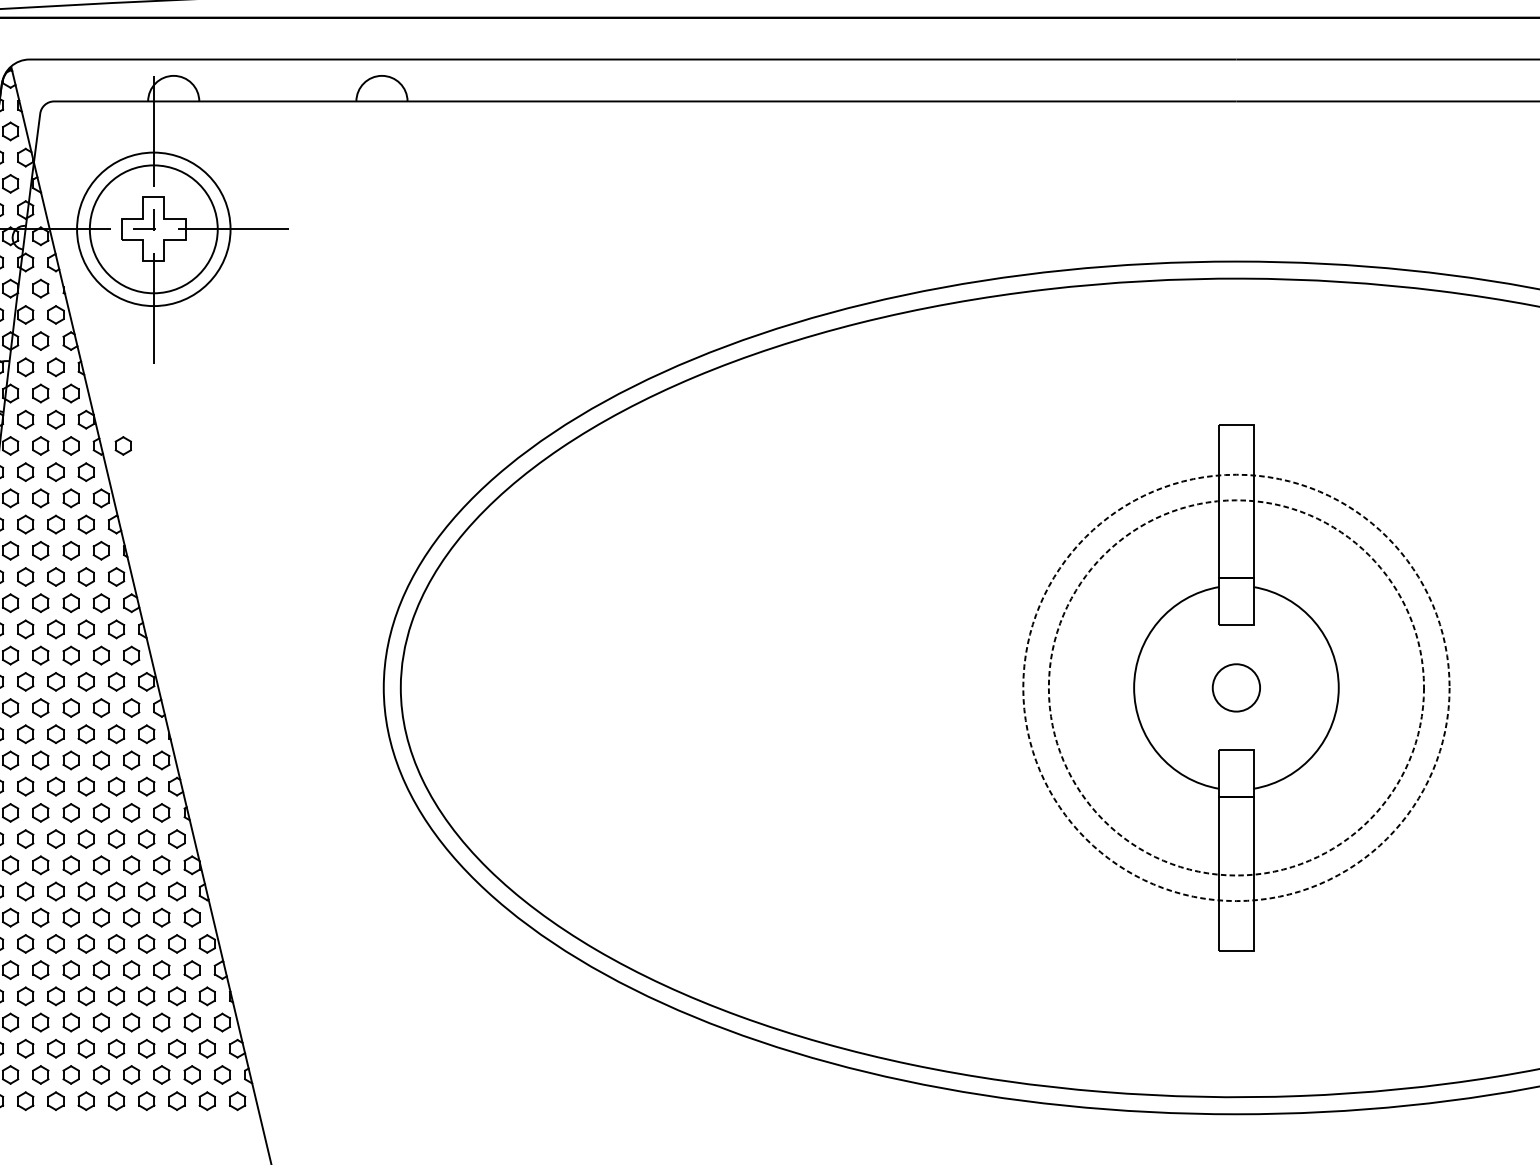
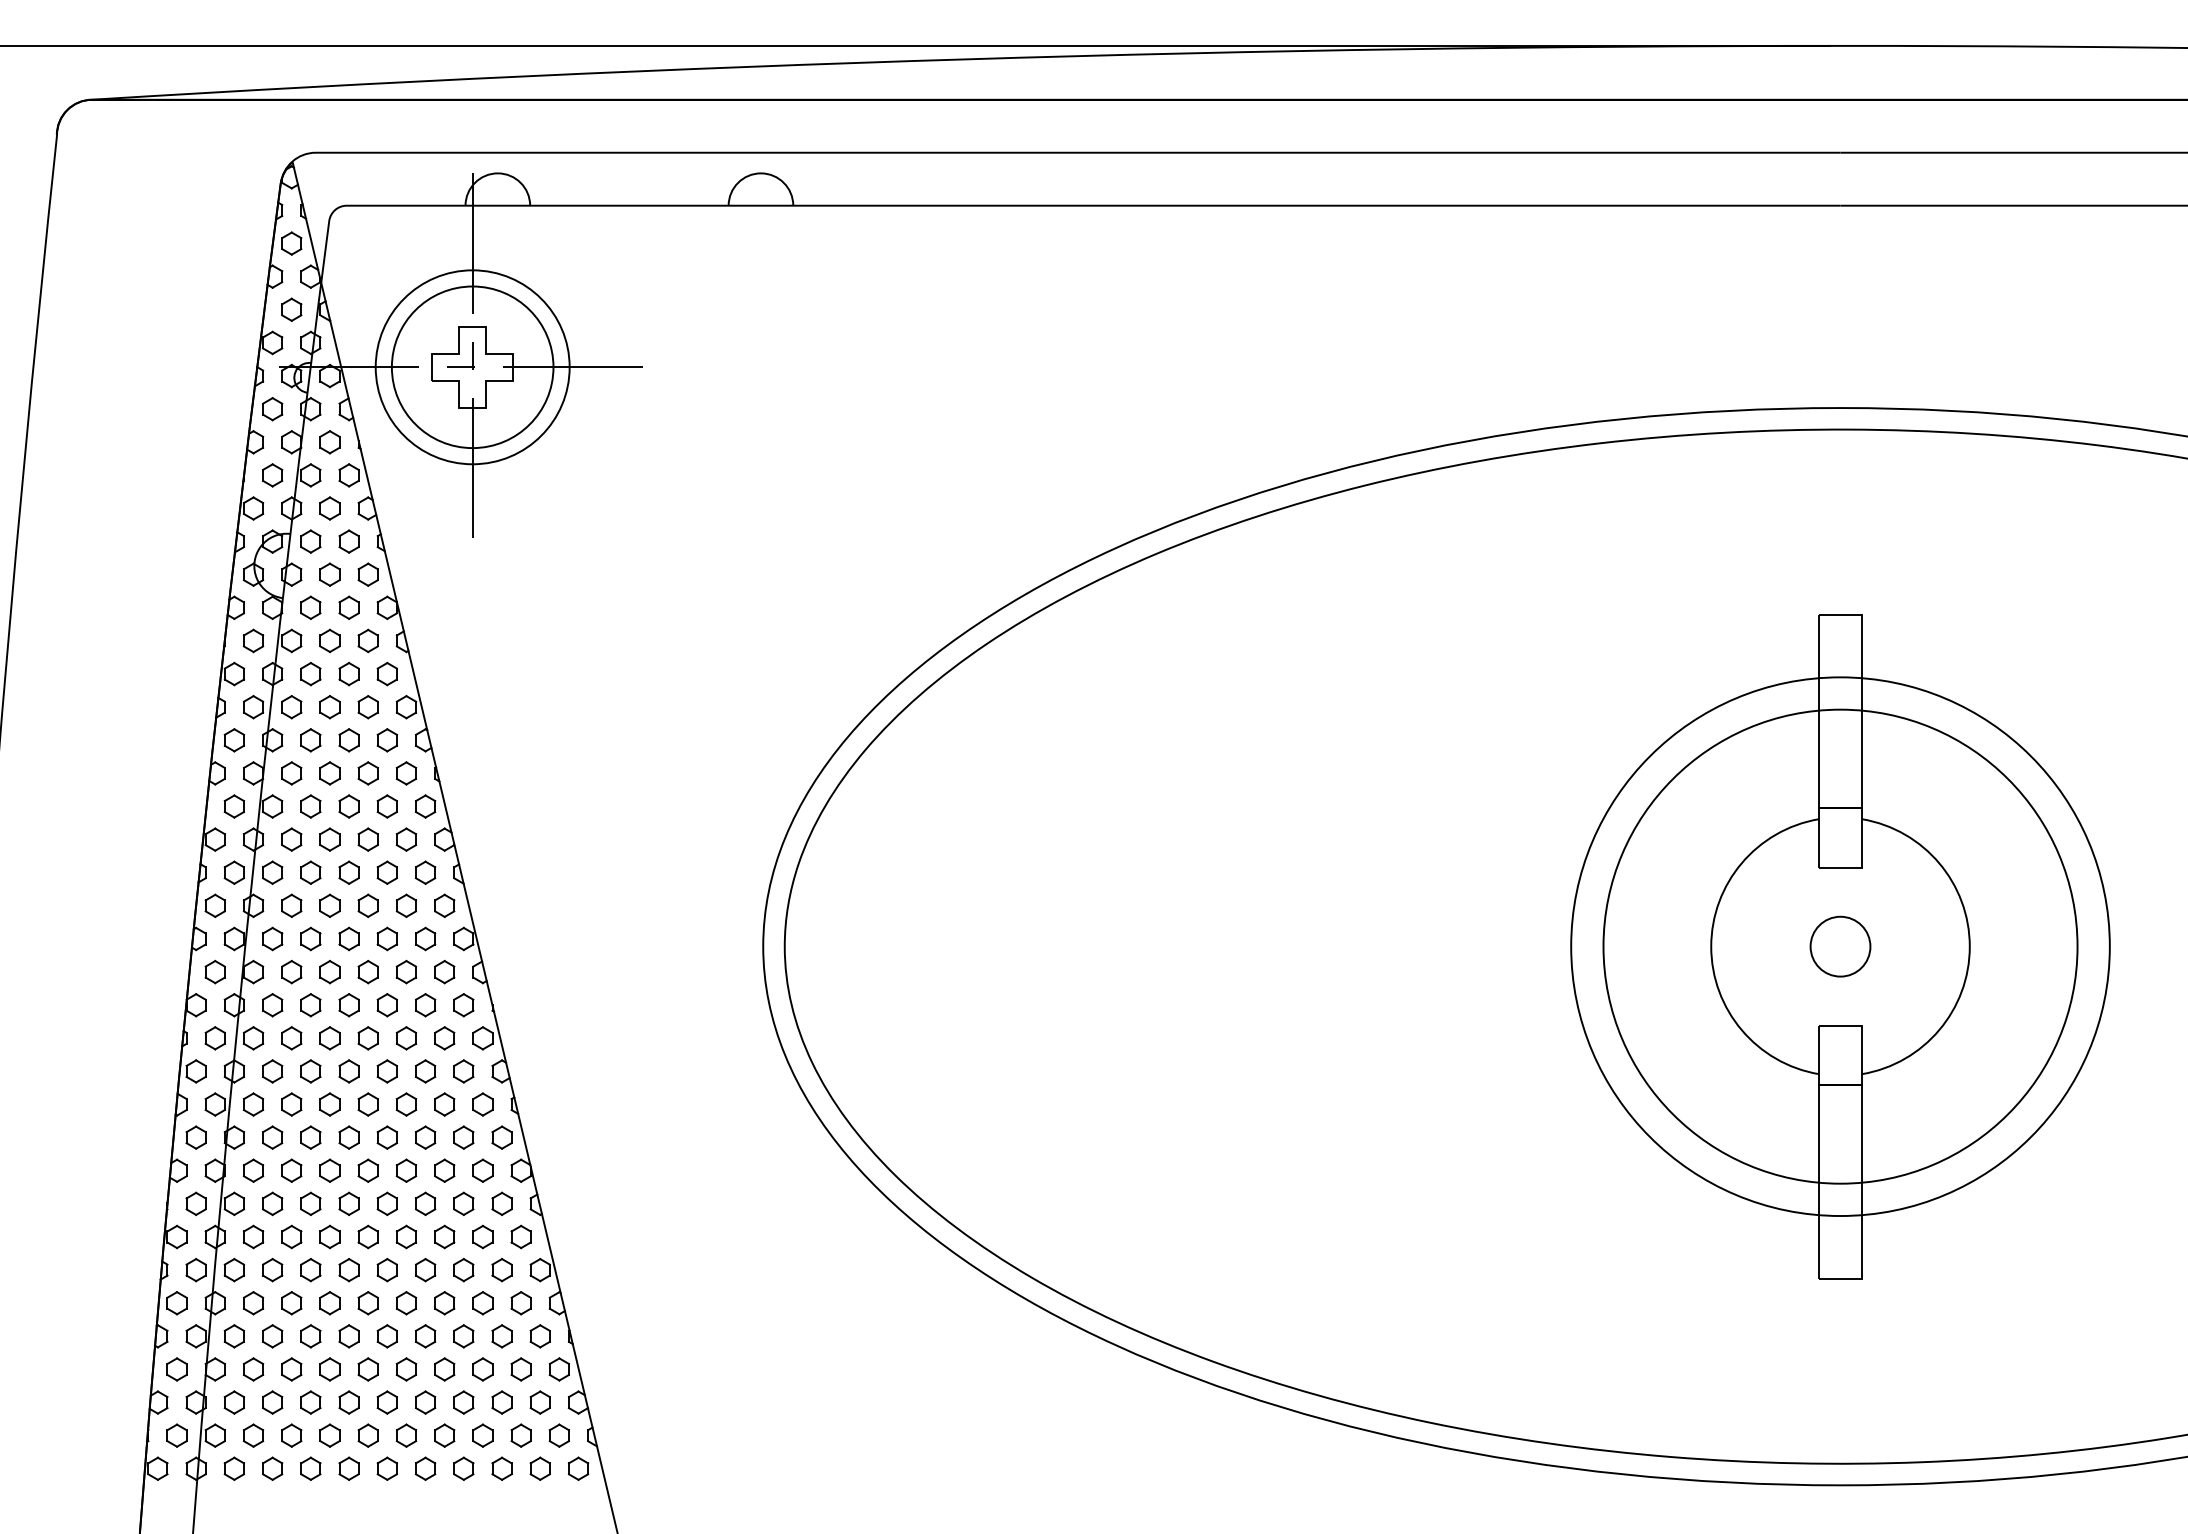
part: (122, 445) -> (433, 640), removed
circle: (1236, 687) -> (1840, 946), dashed -> solid
circle: (1236, 687) -> (1840, 946), dashed -> solid

